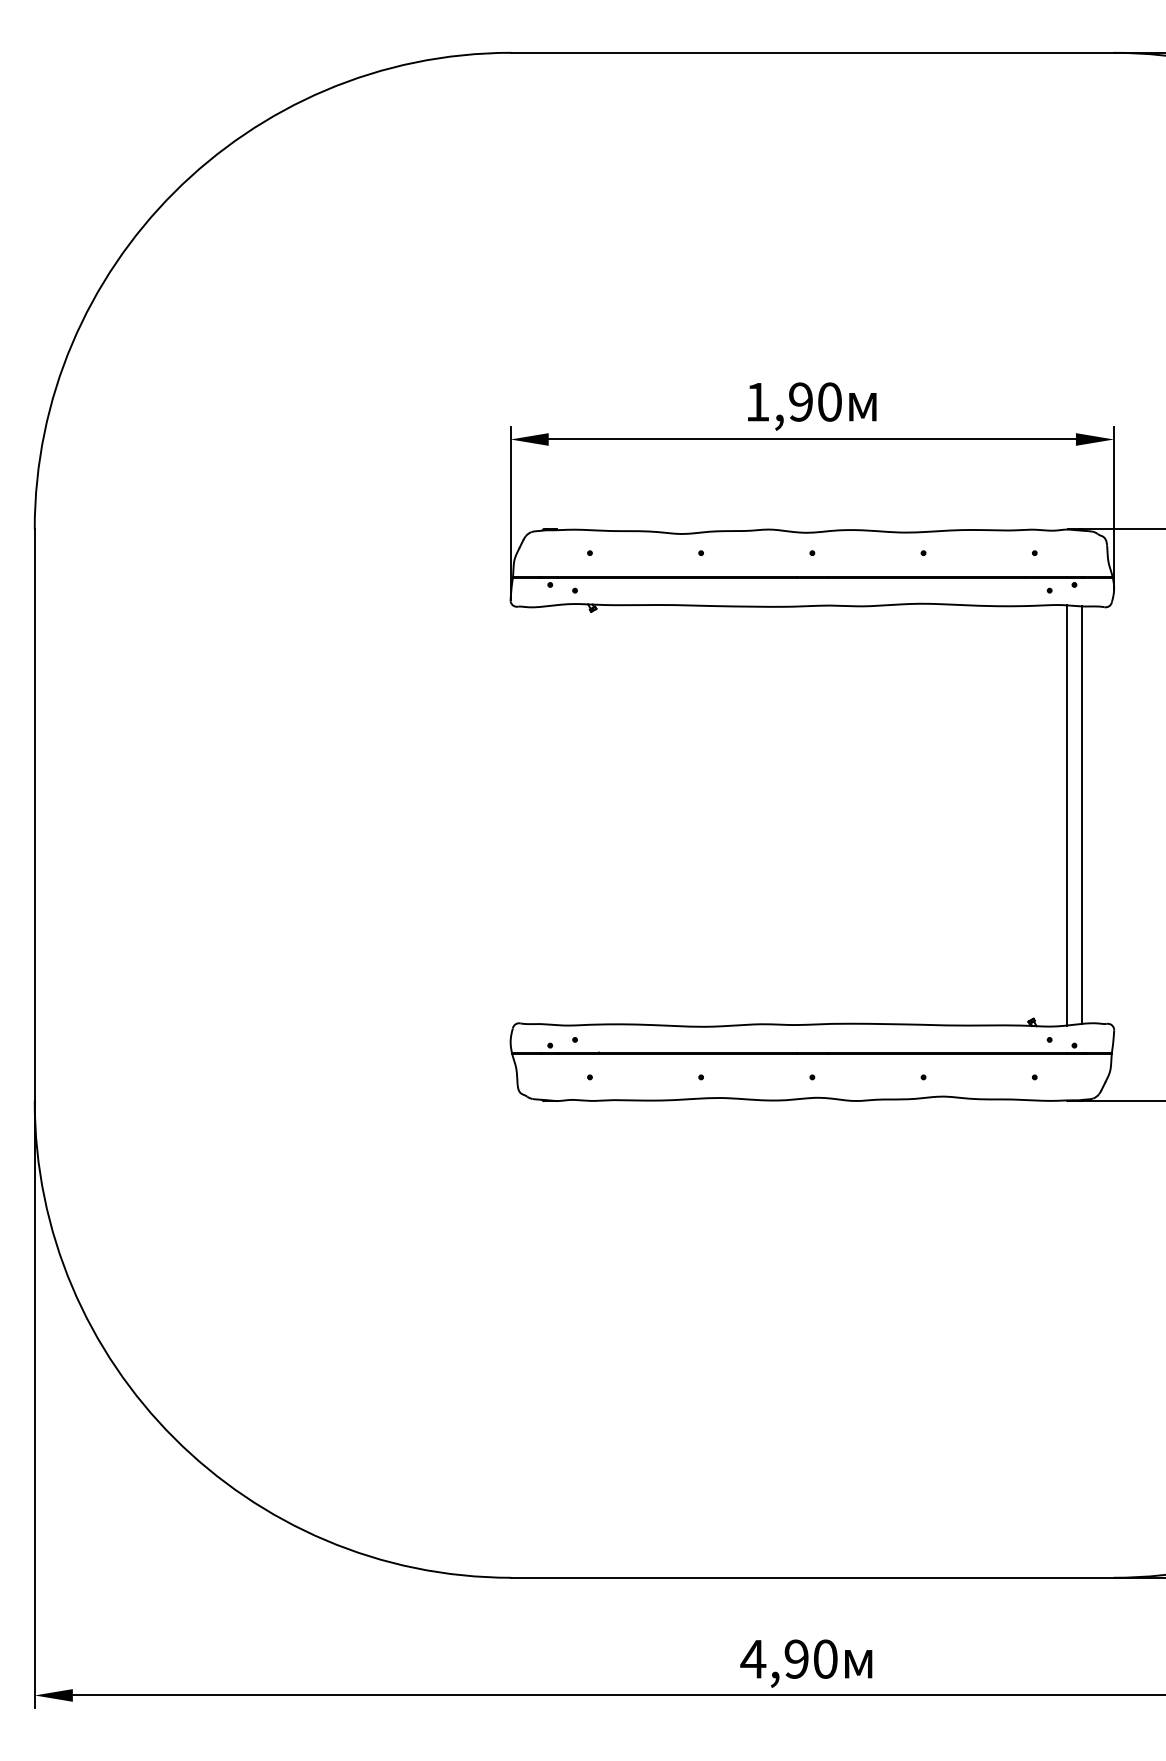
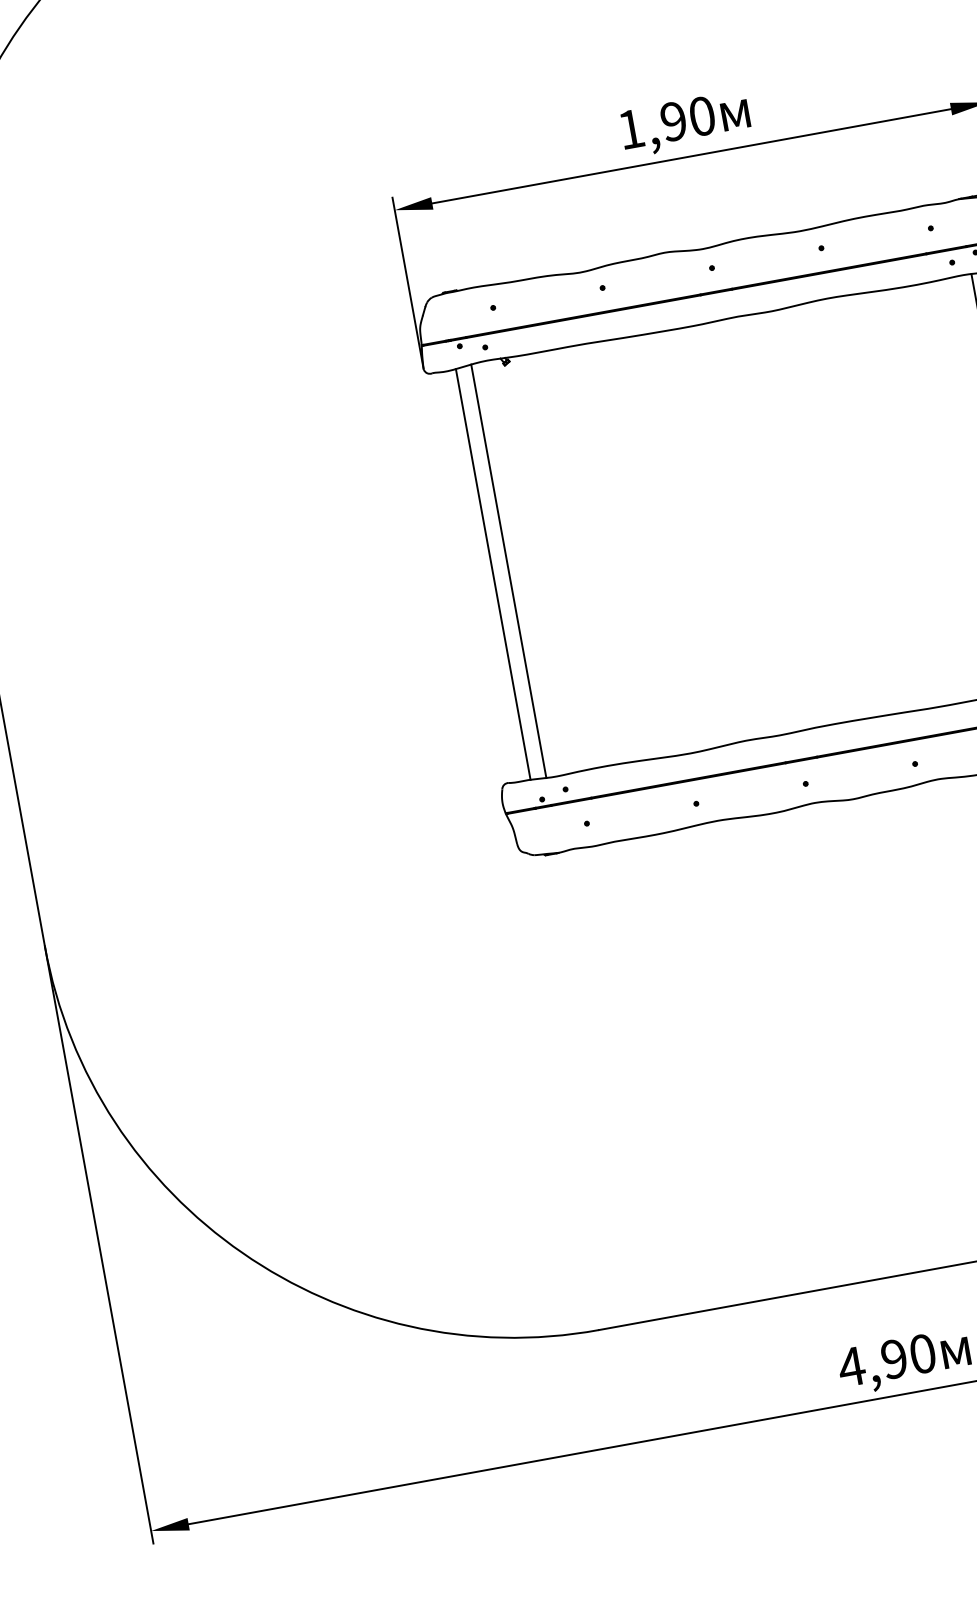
line: (542, 815) -> (493, 574), added
line: (558, 815) -> (509, 571), added

